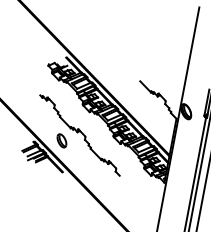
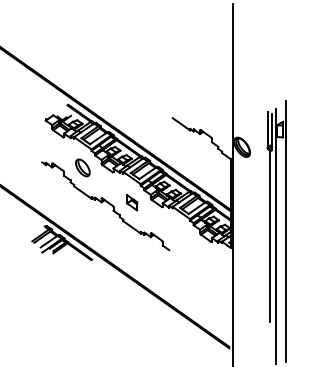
part: (99, 136) -> (132, 202), added
part: (61, 140) -> (82, 167), moved

